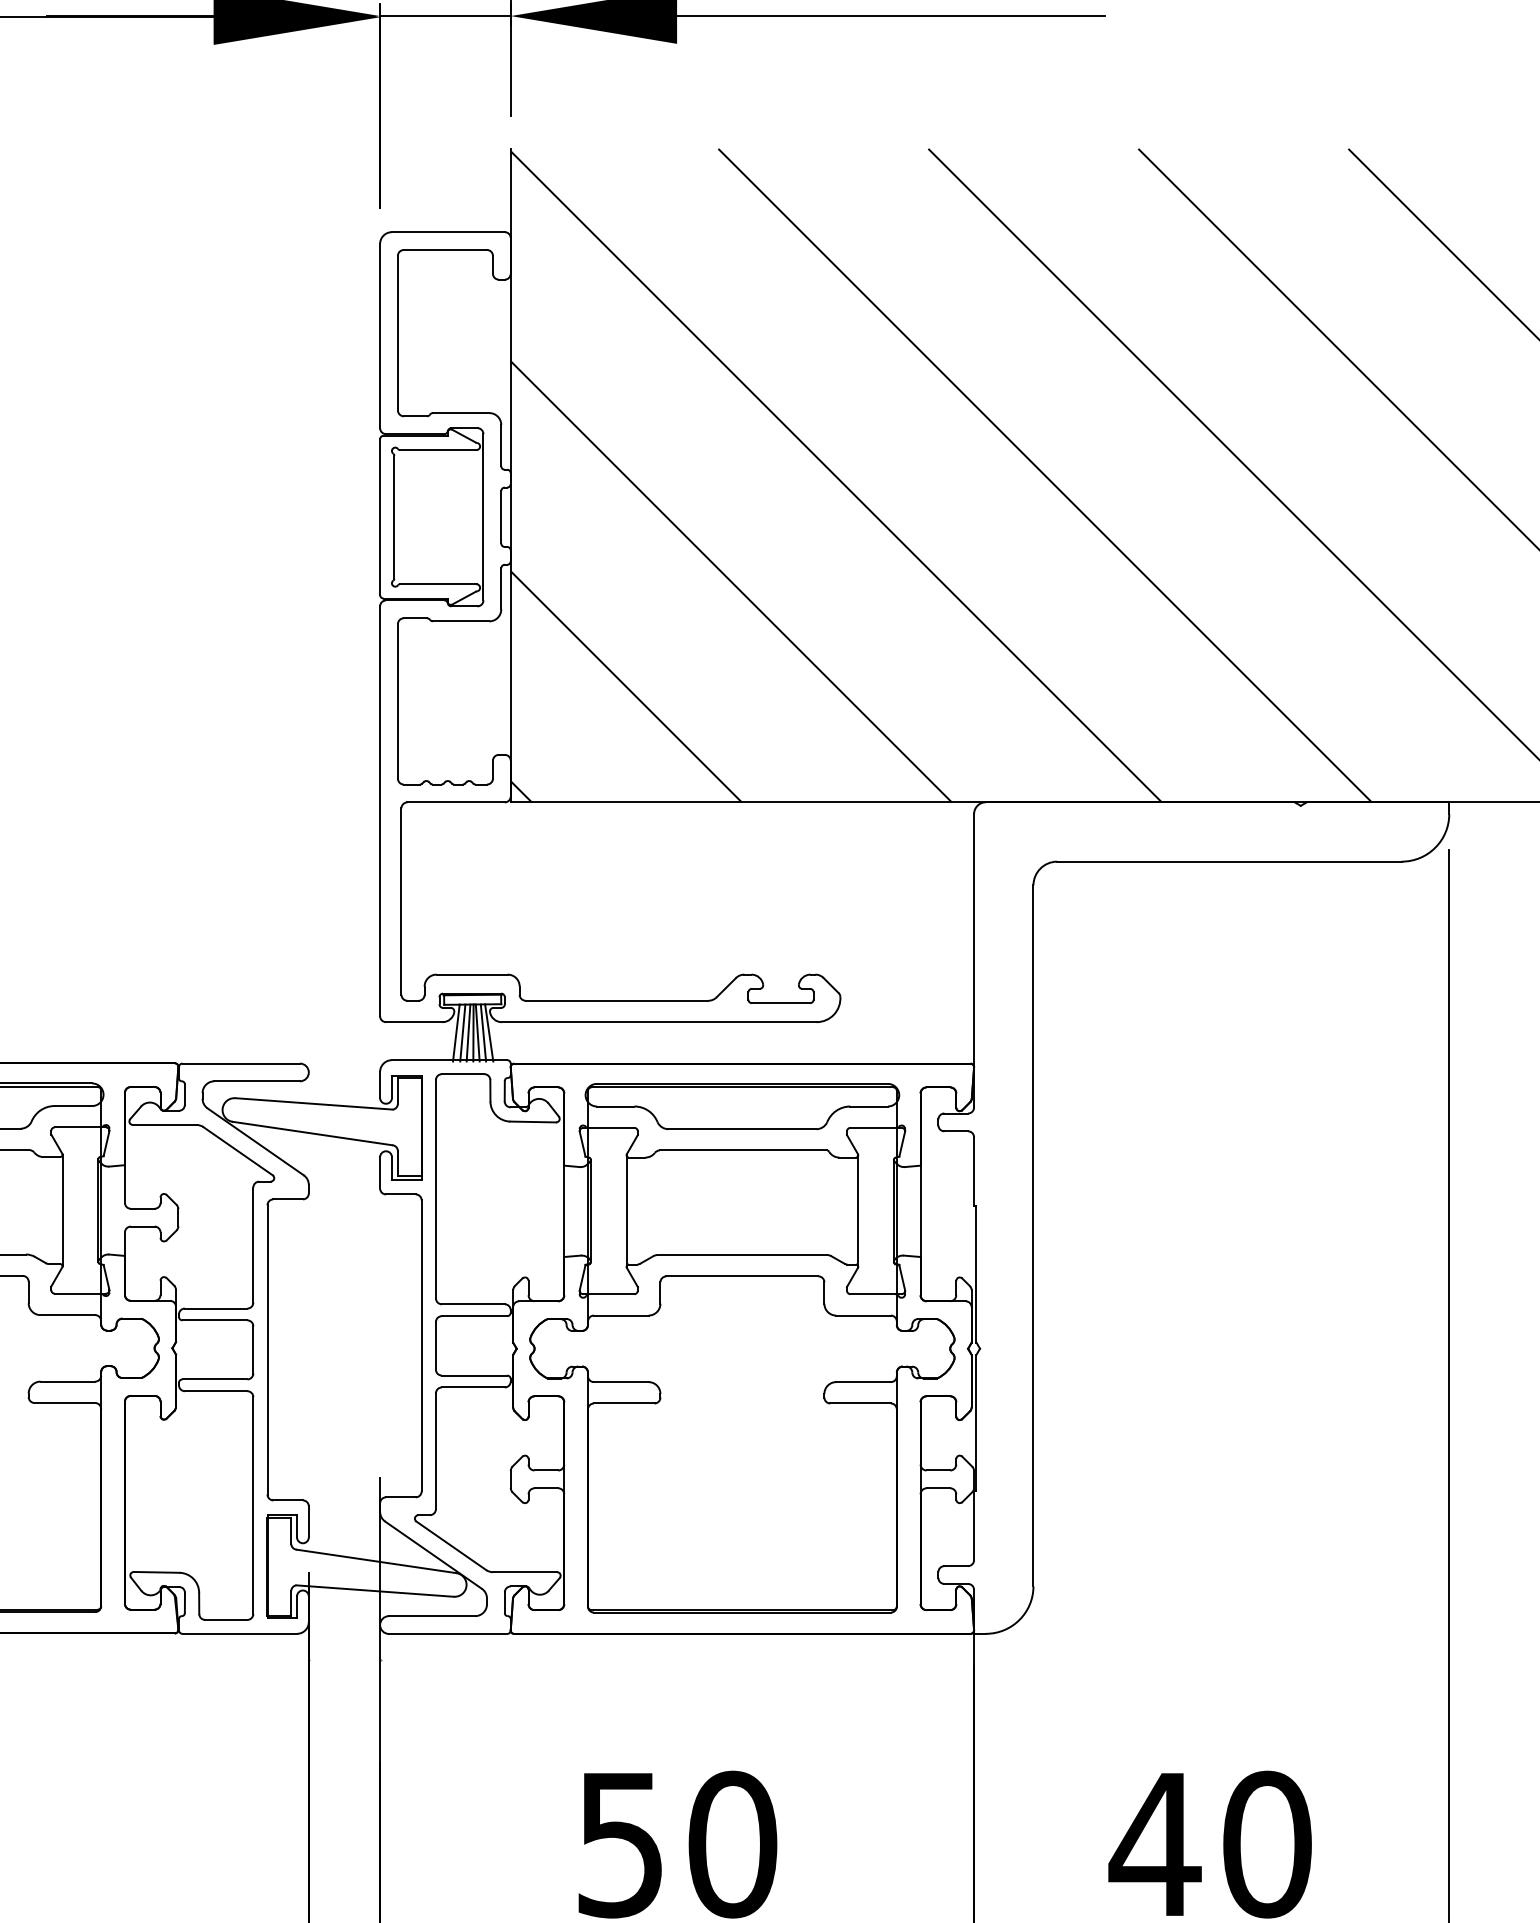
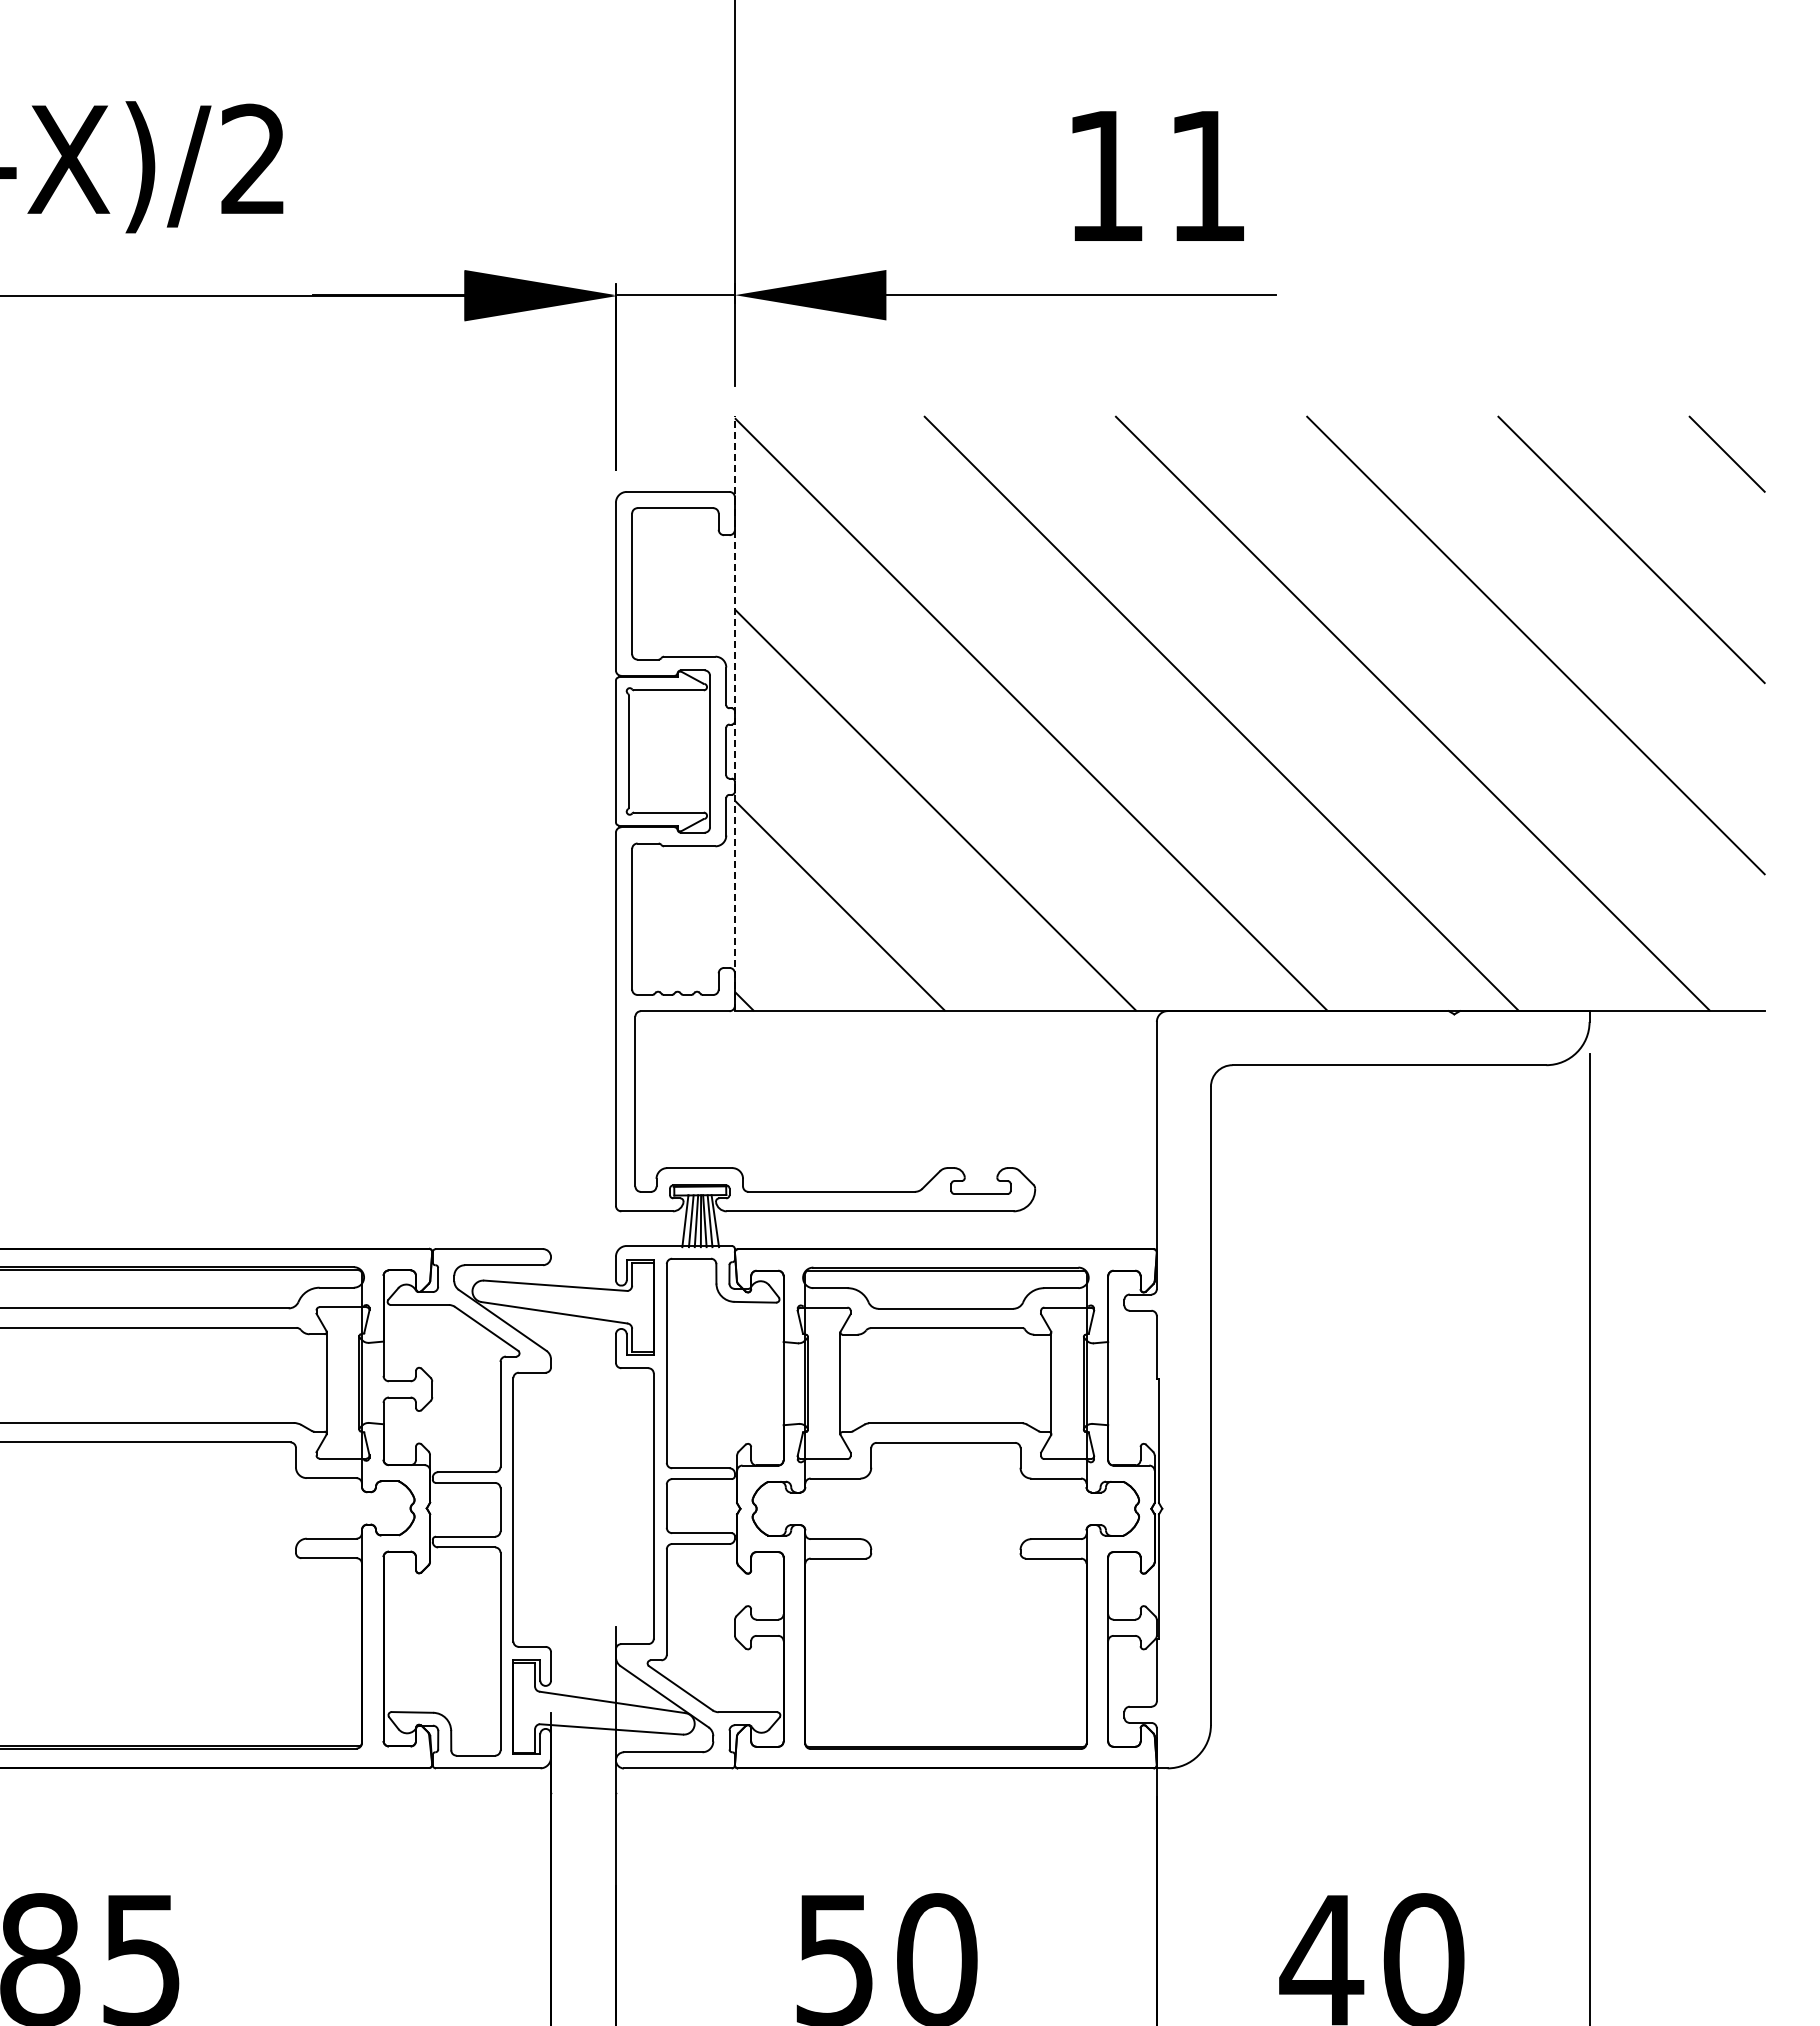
line: (510, 475) -> (734, 713), solid -> dashed

